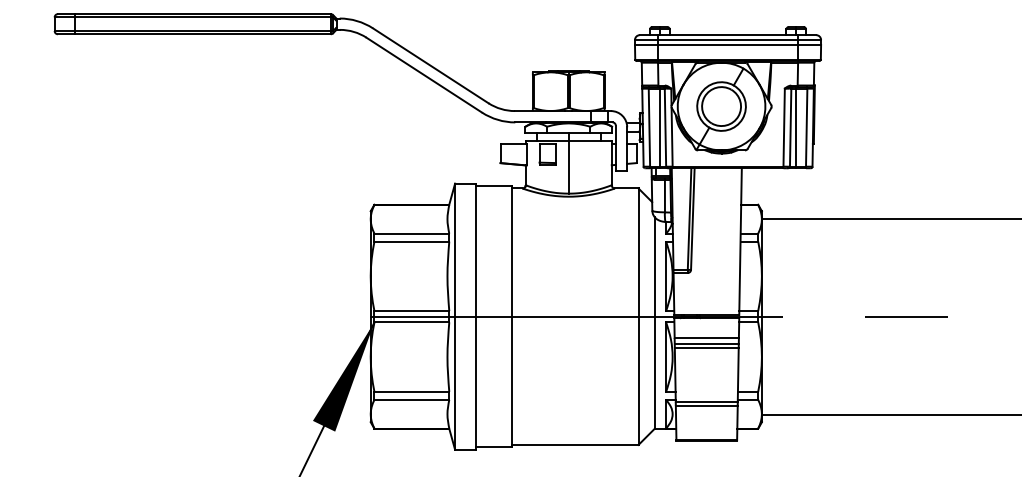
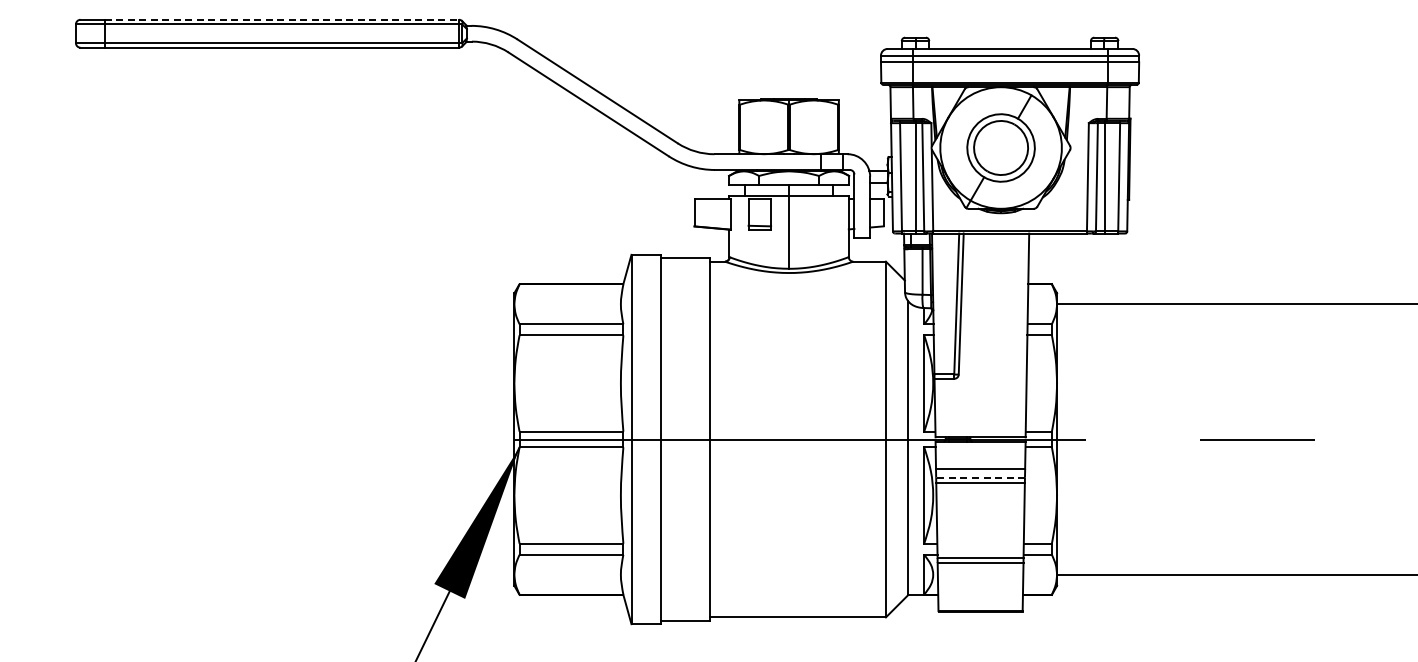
line: (203, 13) -> (282, 19), solid -> dashed
line: (706, 344) -> (980, 477), solid -> dashed

